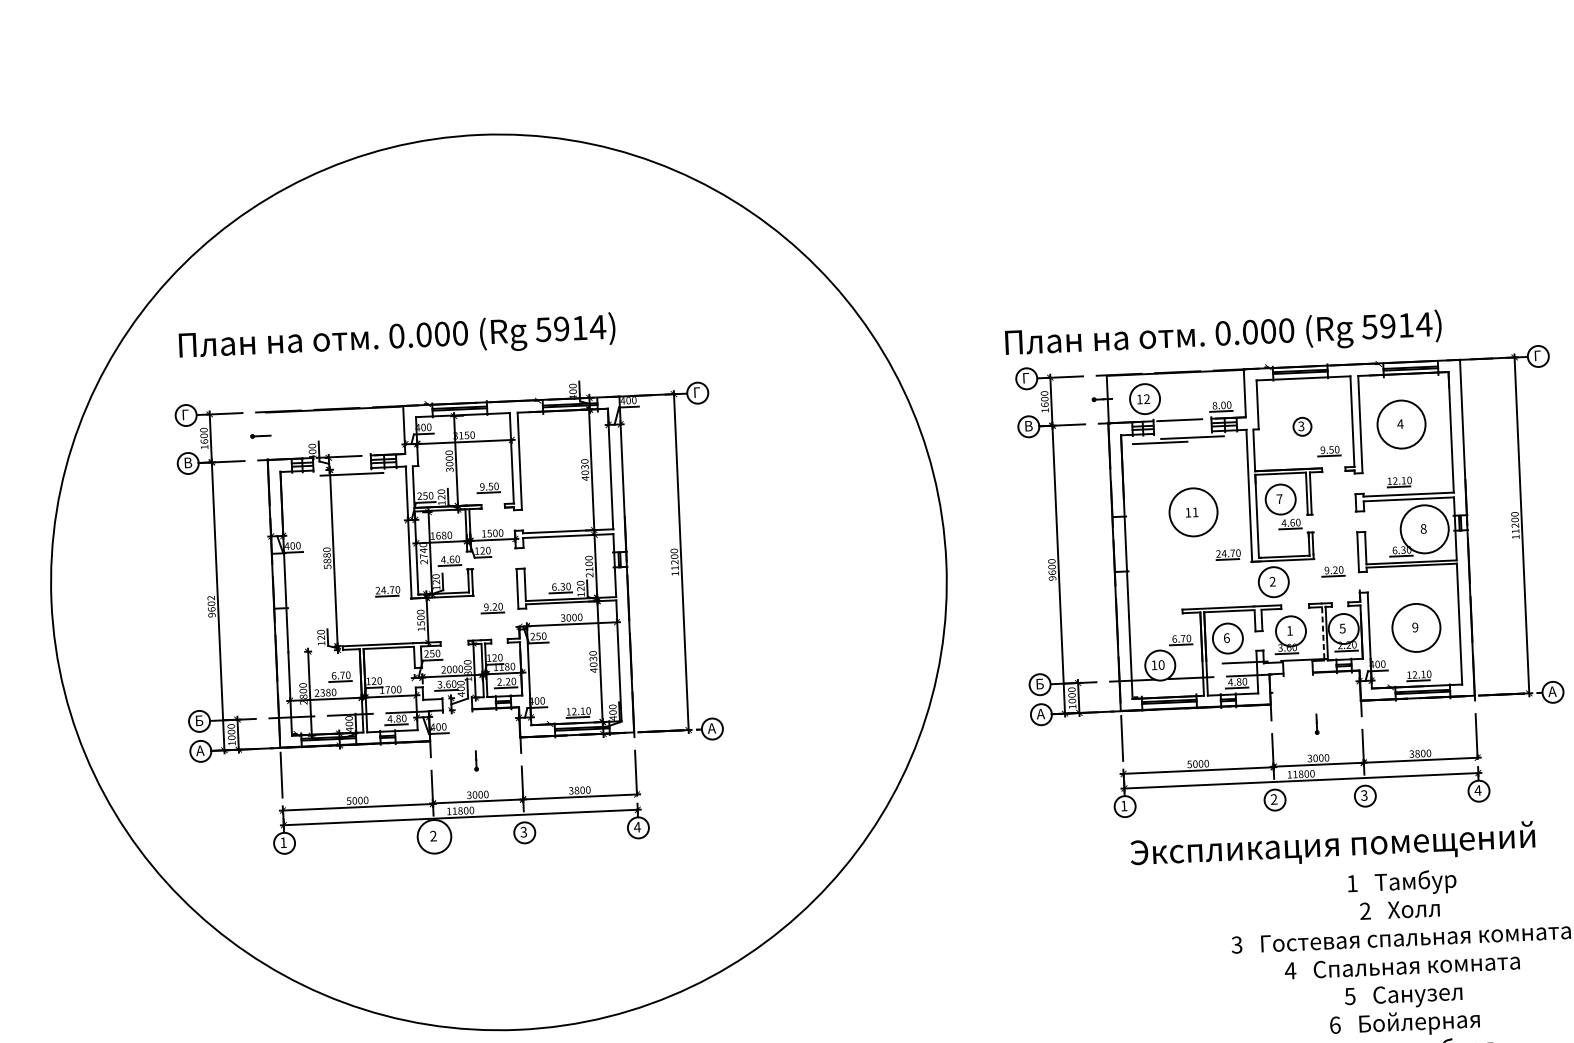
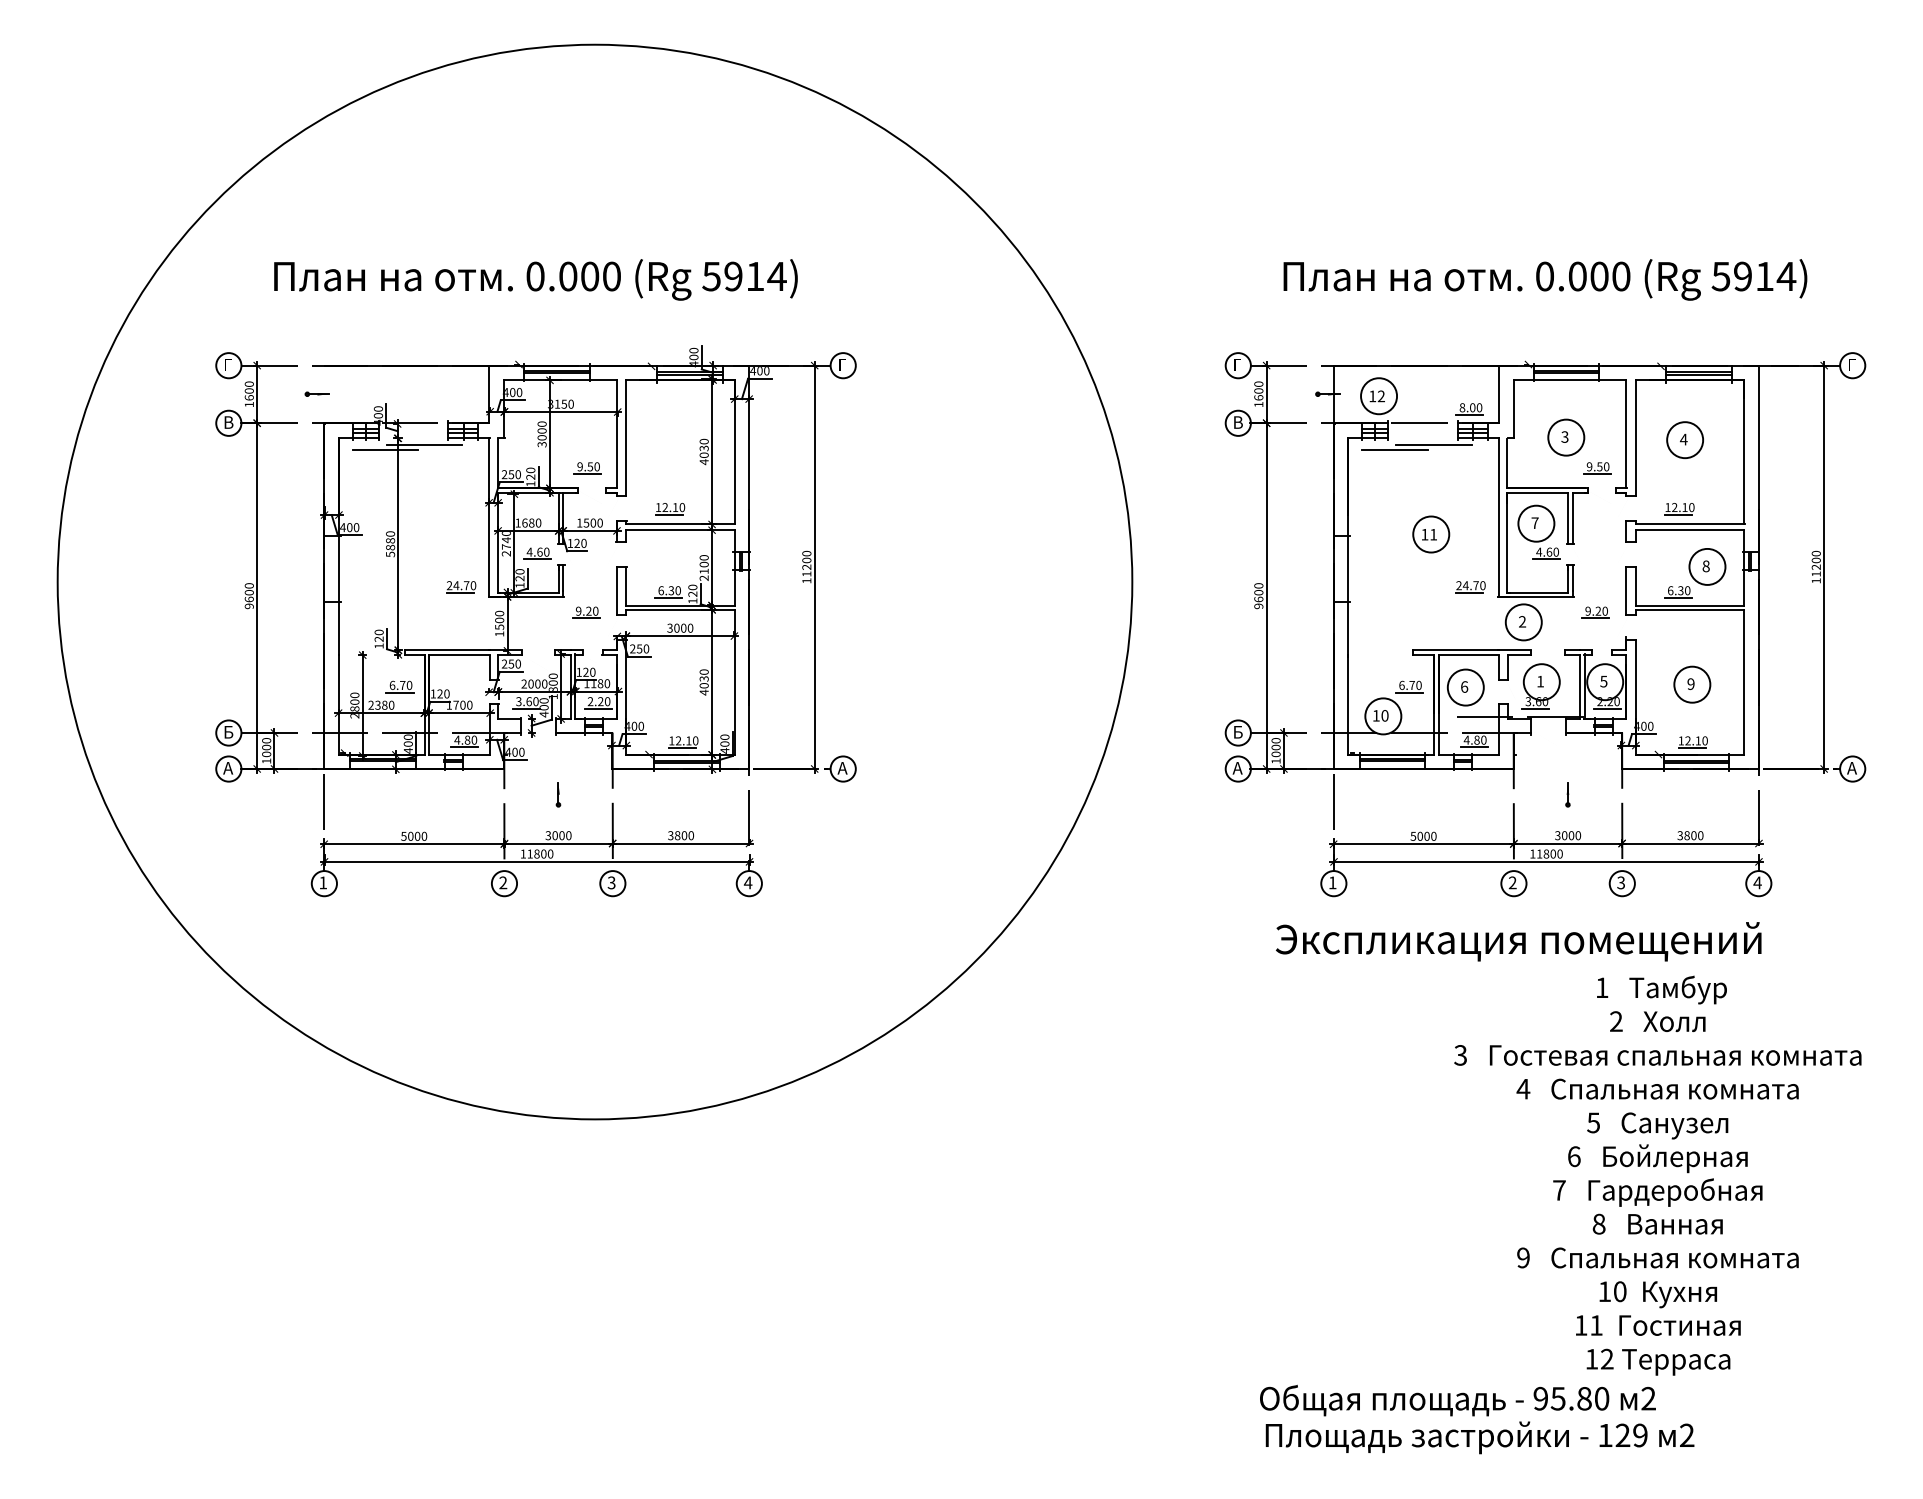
text: (1223, 335) -> (1545, 279), moved
text: (396, 338) -> (535, 279), moved
circle: (1401, 424) -> (1685, 440), size x0.62
circle: (1302, 426) -> (1566, 437), size x1.67
line: (319, 479) -> (385, 449), added
circle: (1193, 512) -> (1431, 534), size x0.62
part: (559, 519) -> (670, 509), added
circle: (1424, 528) -> (1707, 566), size x0.62
text: (211, 597) -> (249, 585), 9602 -> 9600
circle: (1416, 627) -> (1692, 684), size x0.62
line: (1323, 634) -> (1580, 687), dashed -> solid
circle: (434, 836) -> (504, 883), size x0.62
text: (1332, 845) -> (1518, 941), moved

